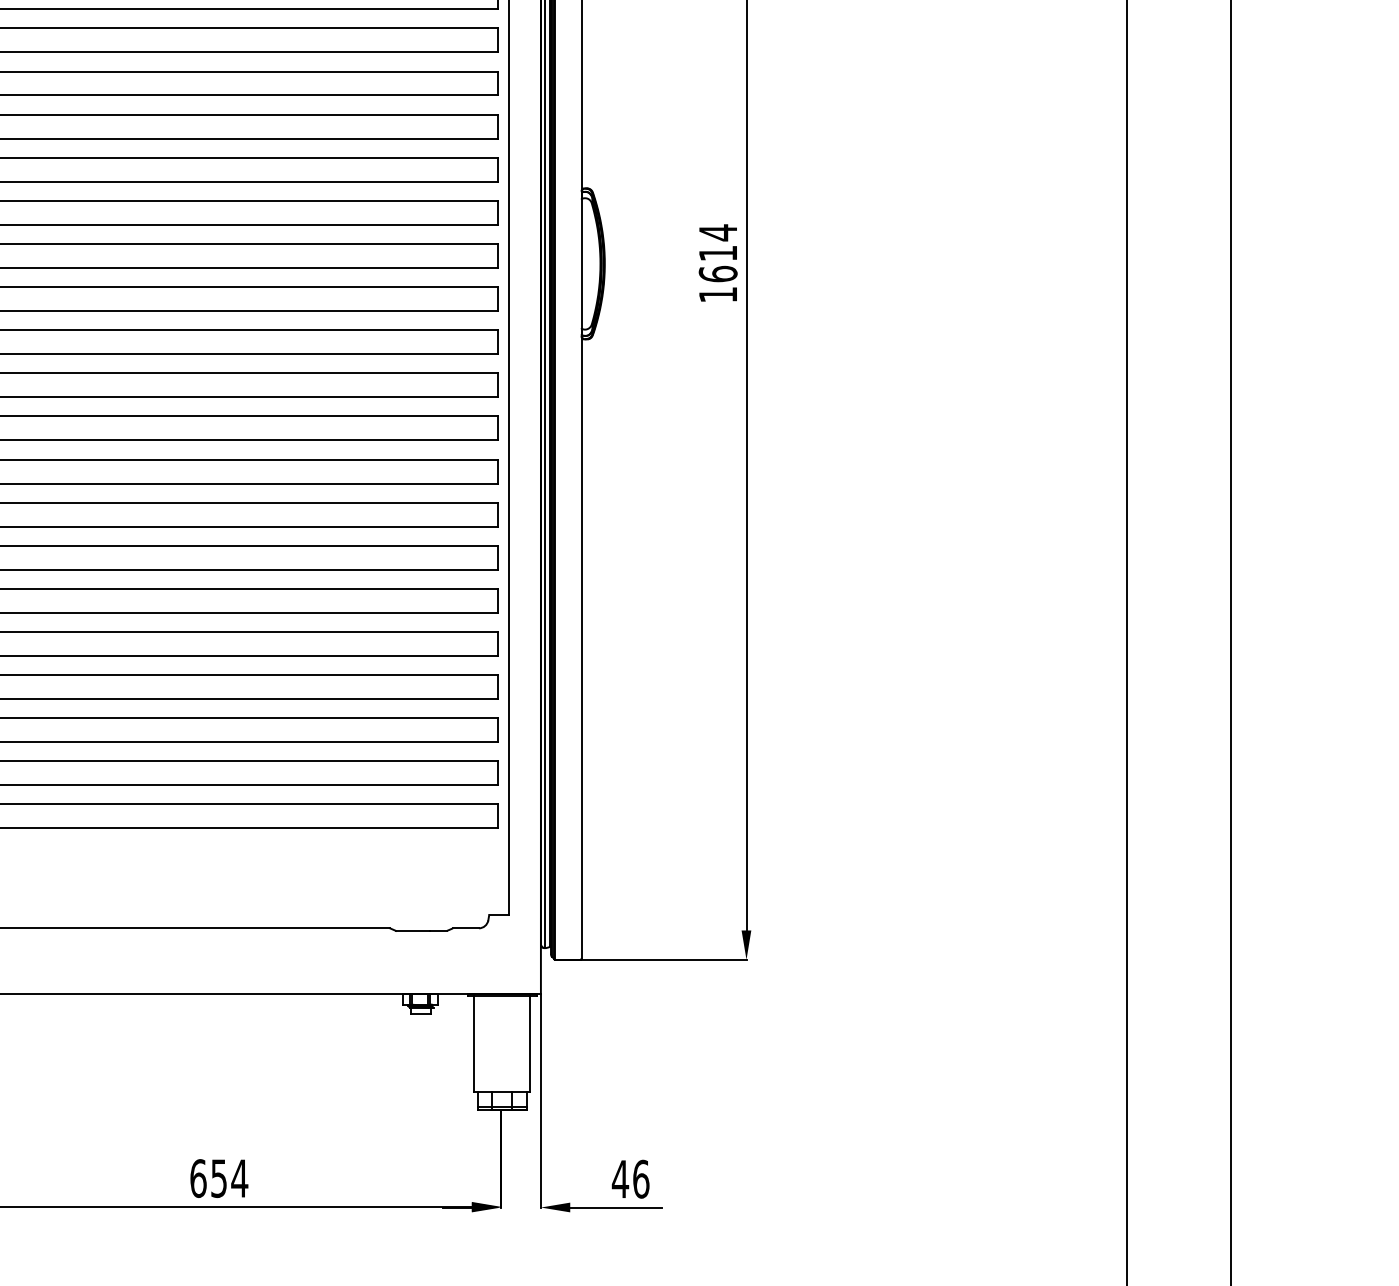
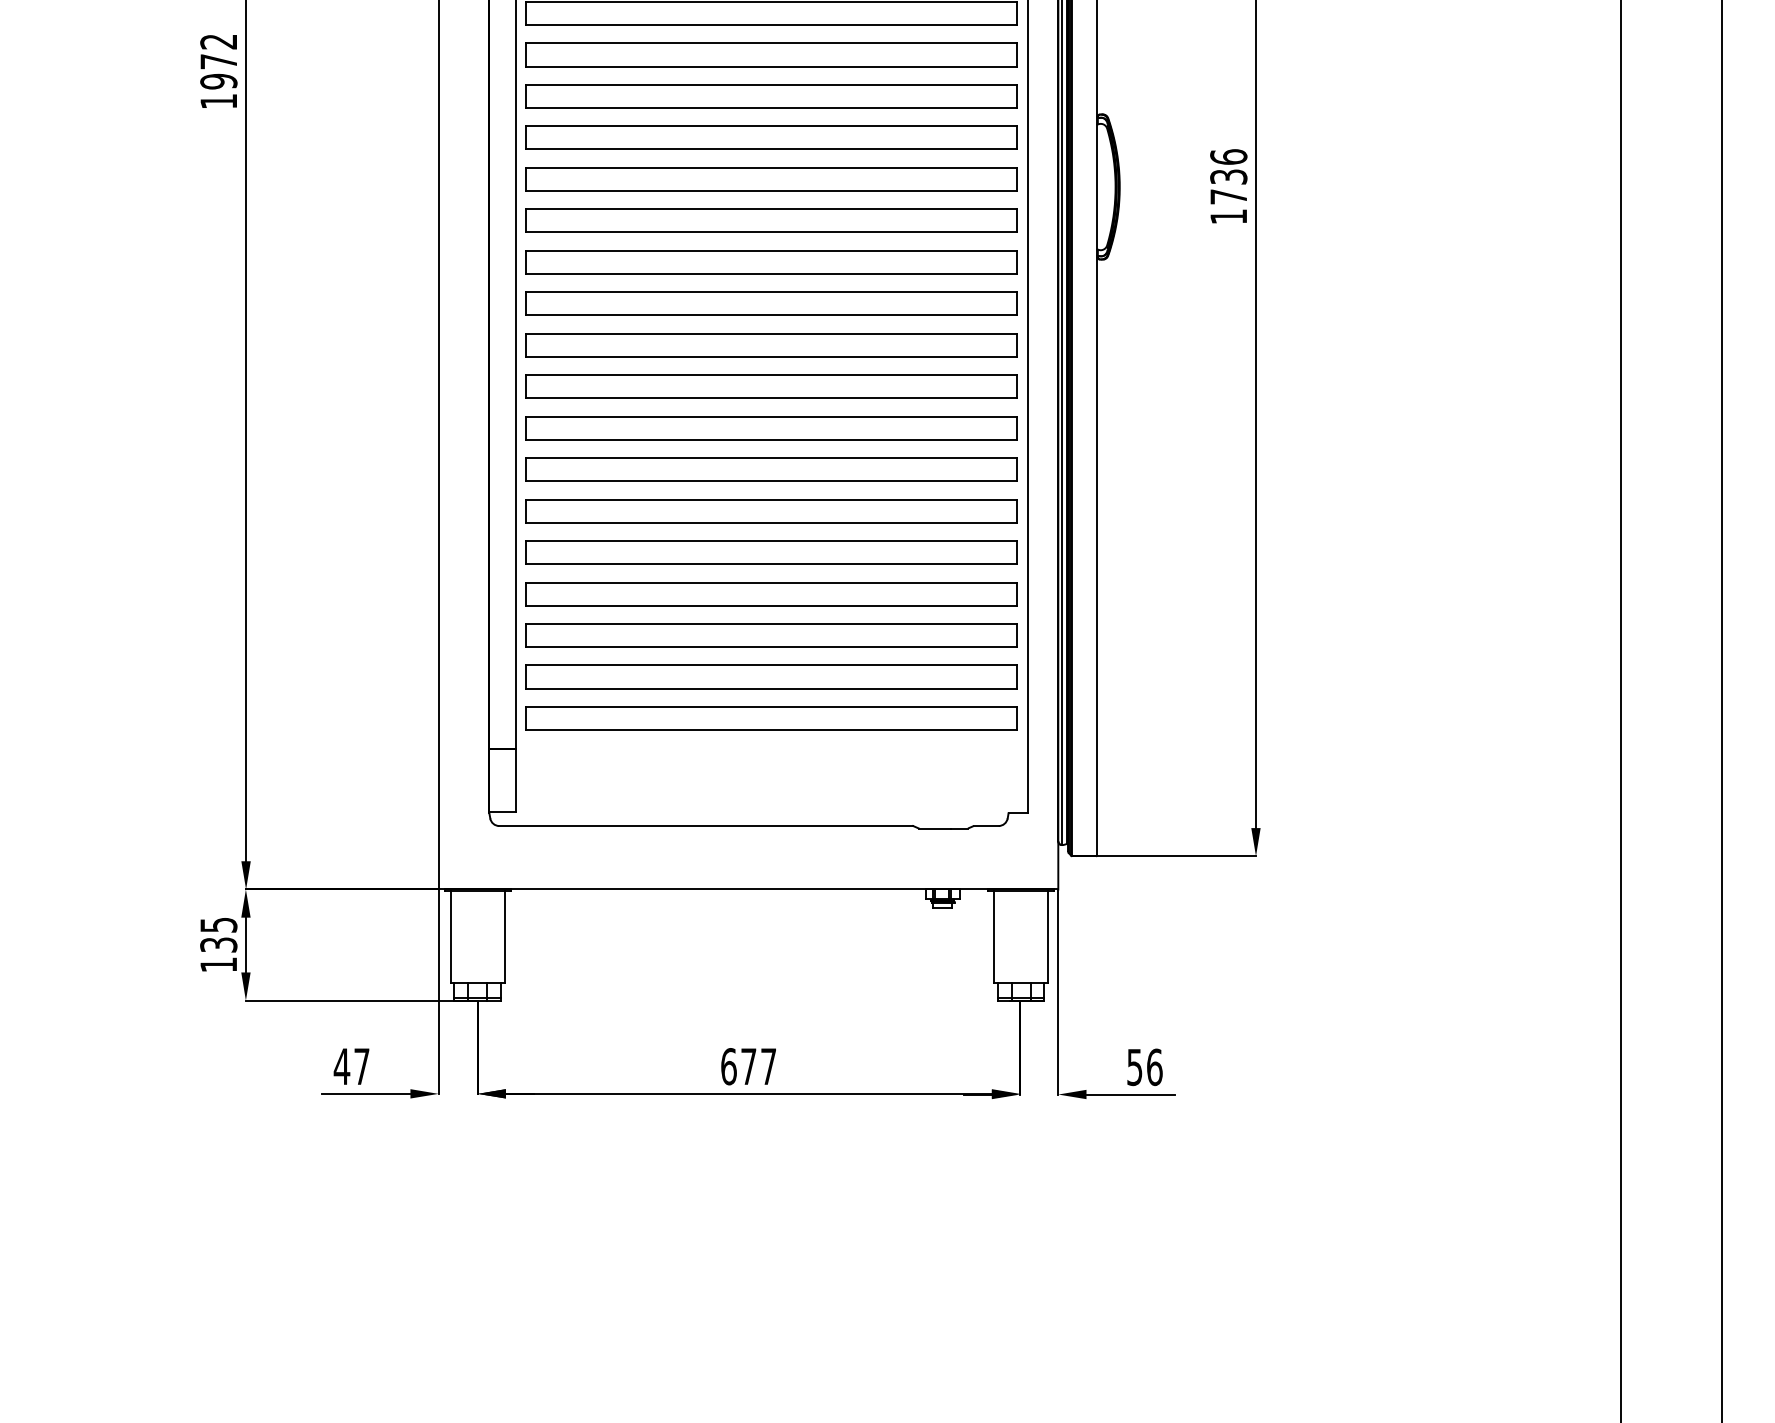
text: (717, 252) -> (1228, 176), 1614 -> 1736
text: (229, 1178) -> (758, 1066), 654 -> 677
text: (620, 1179) -> (1134, 1067), 46 -> 56

